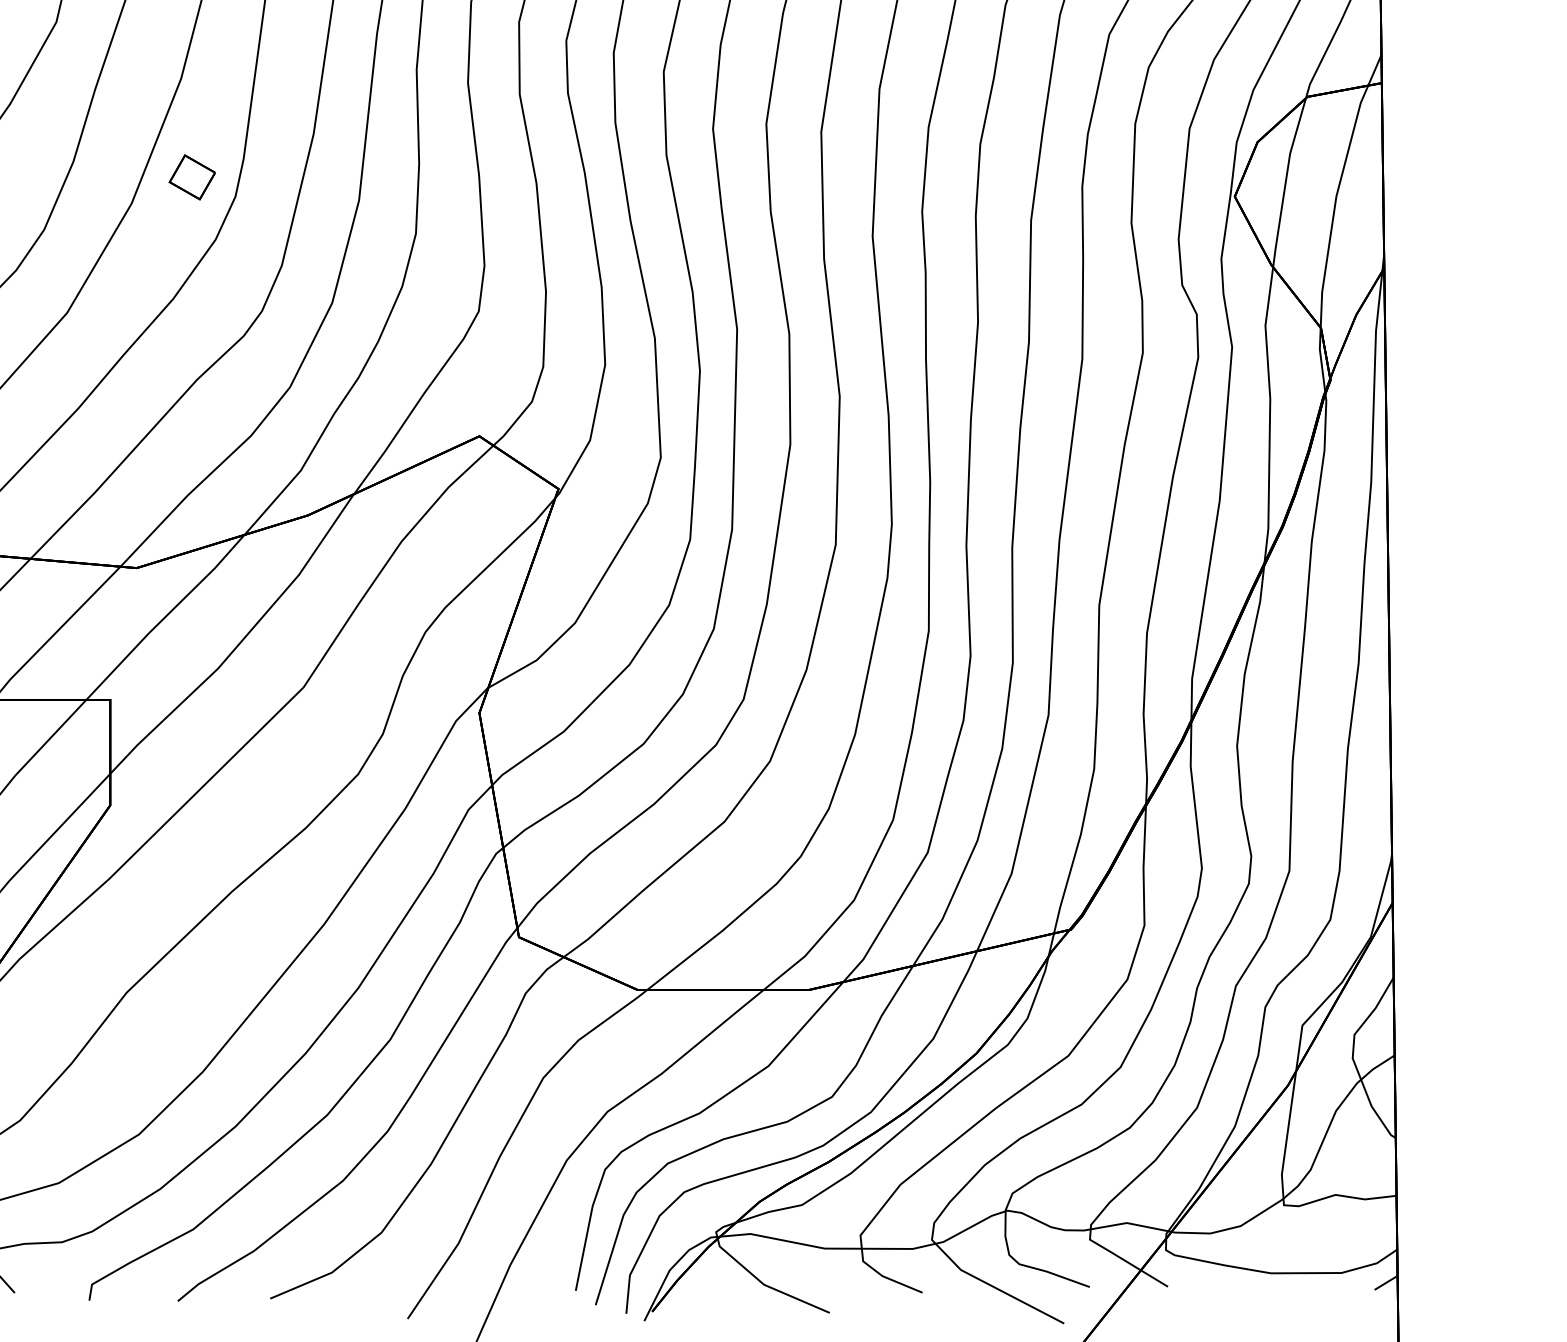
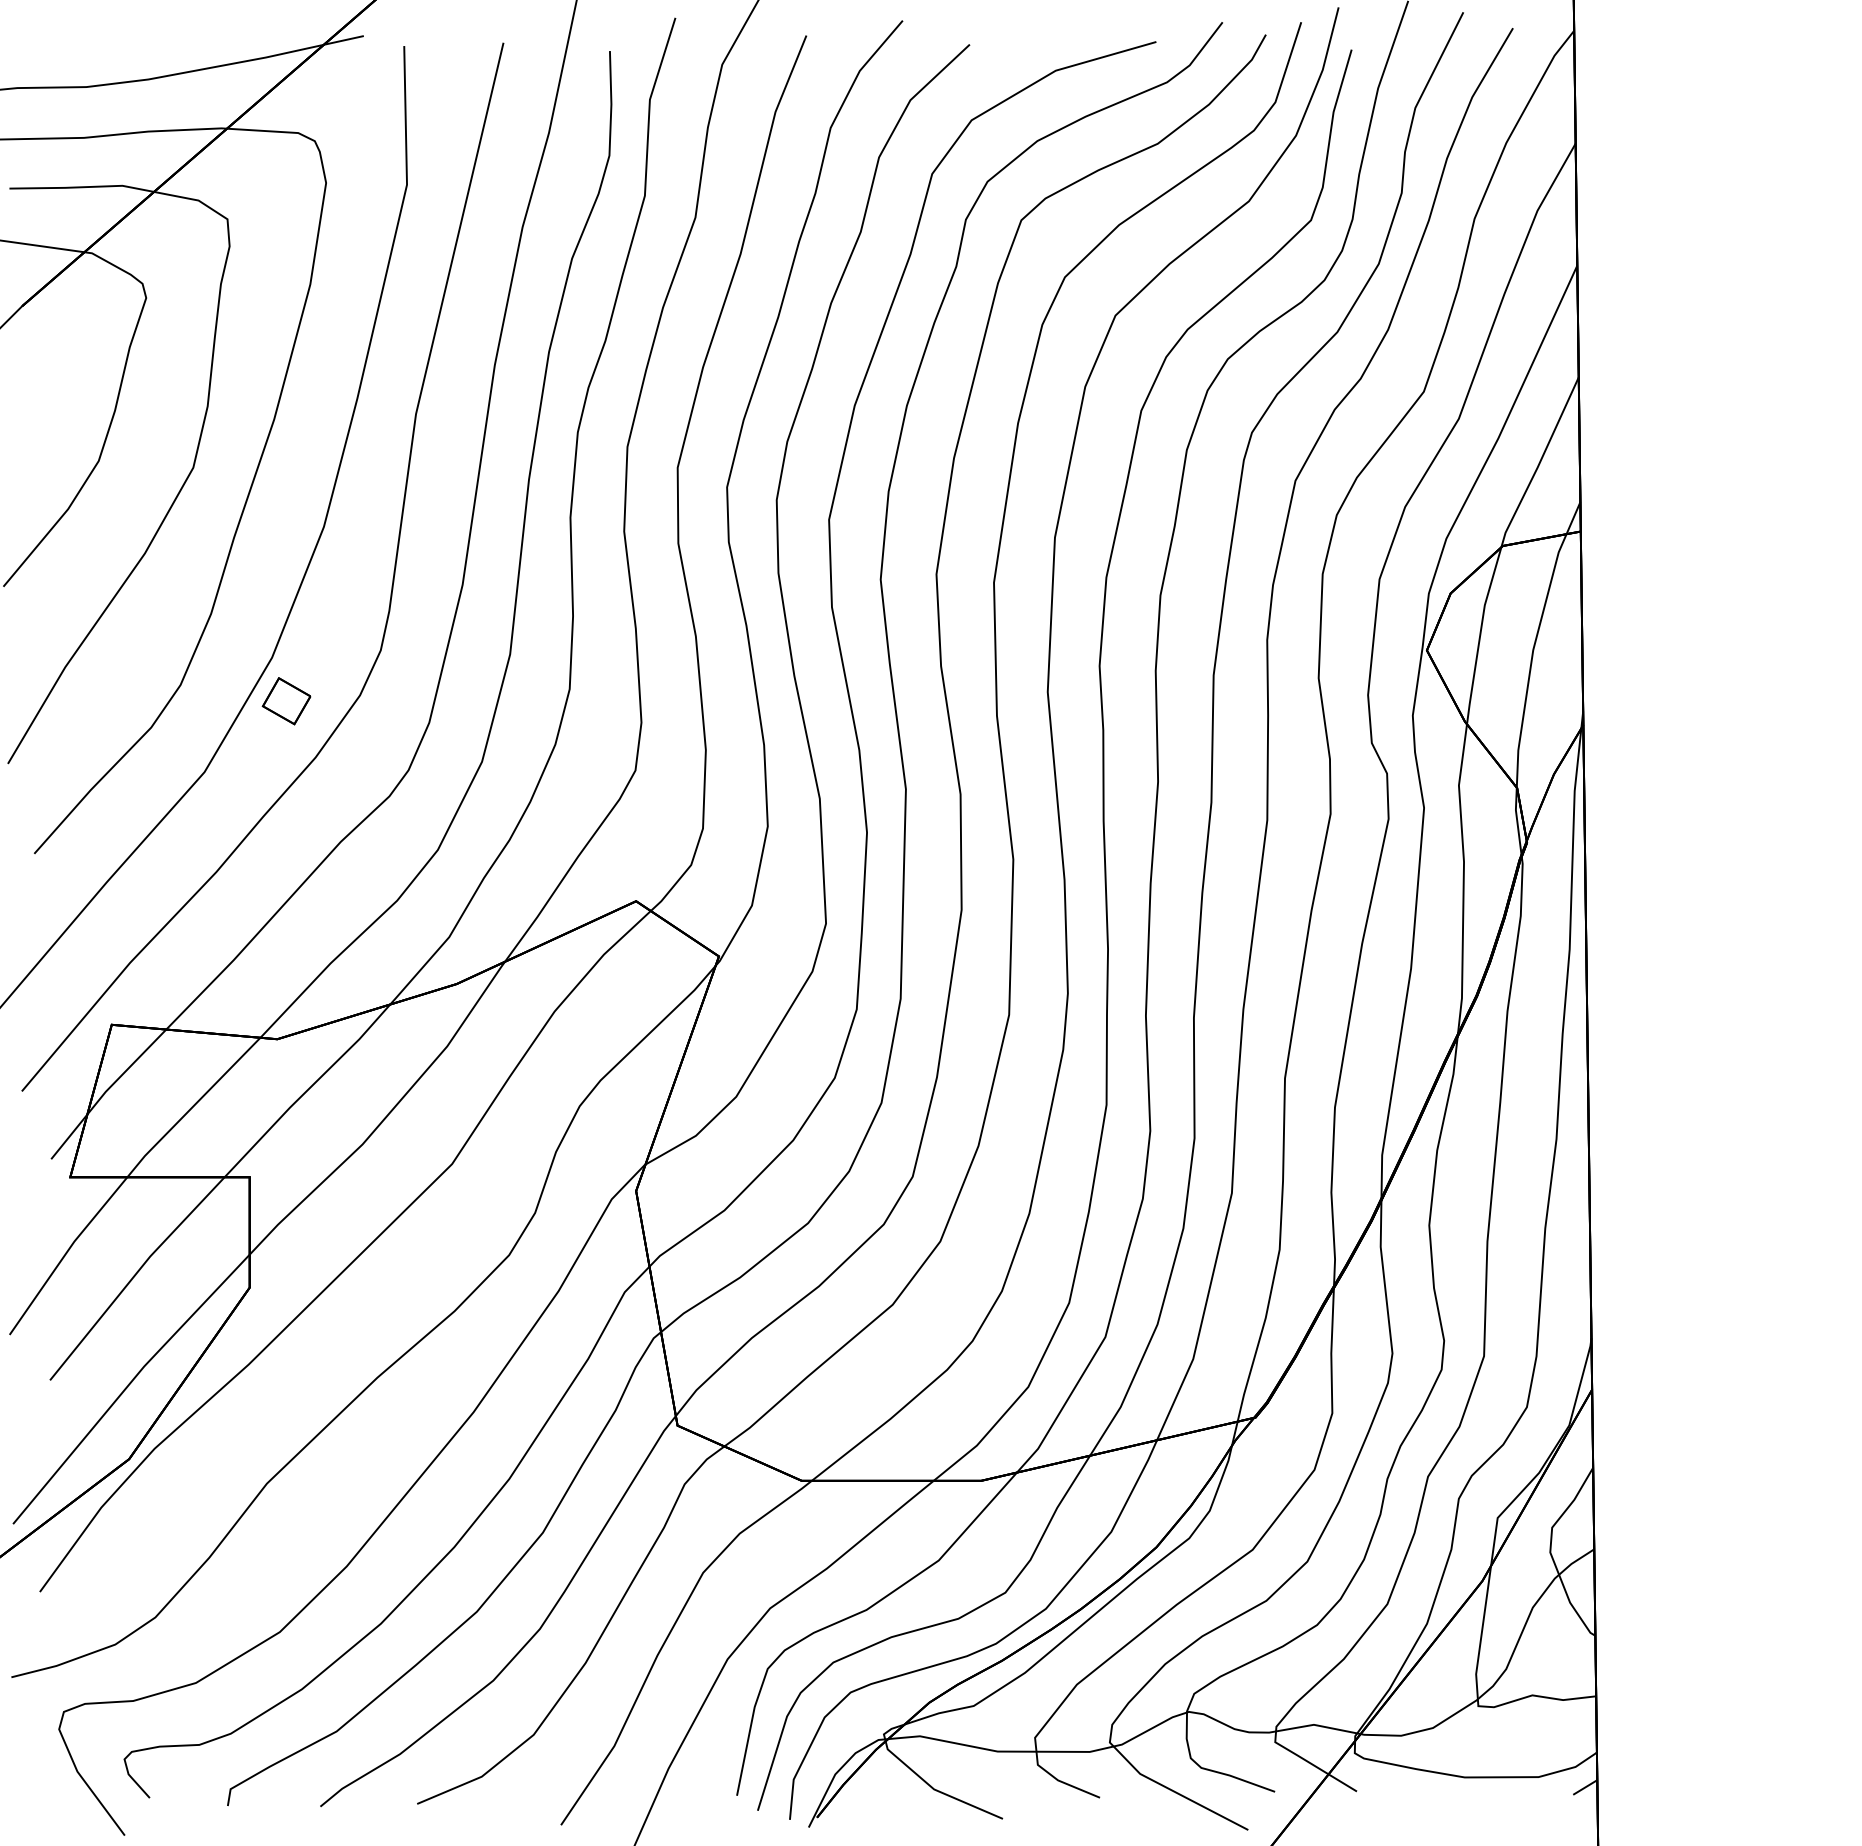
part: (192, 177) -> (286, 701), moved

